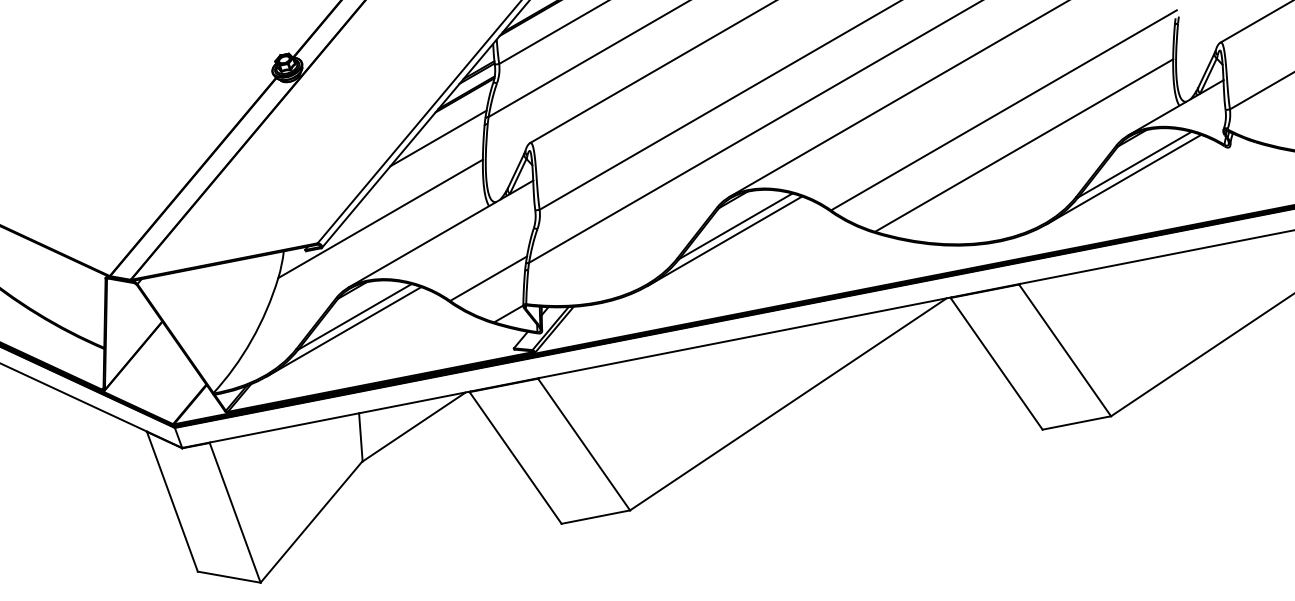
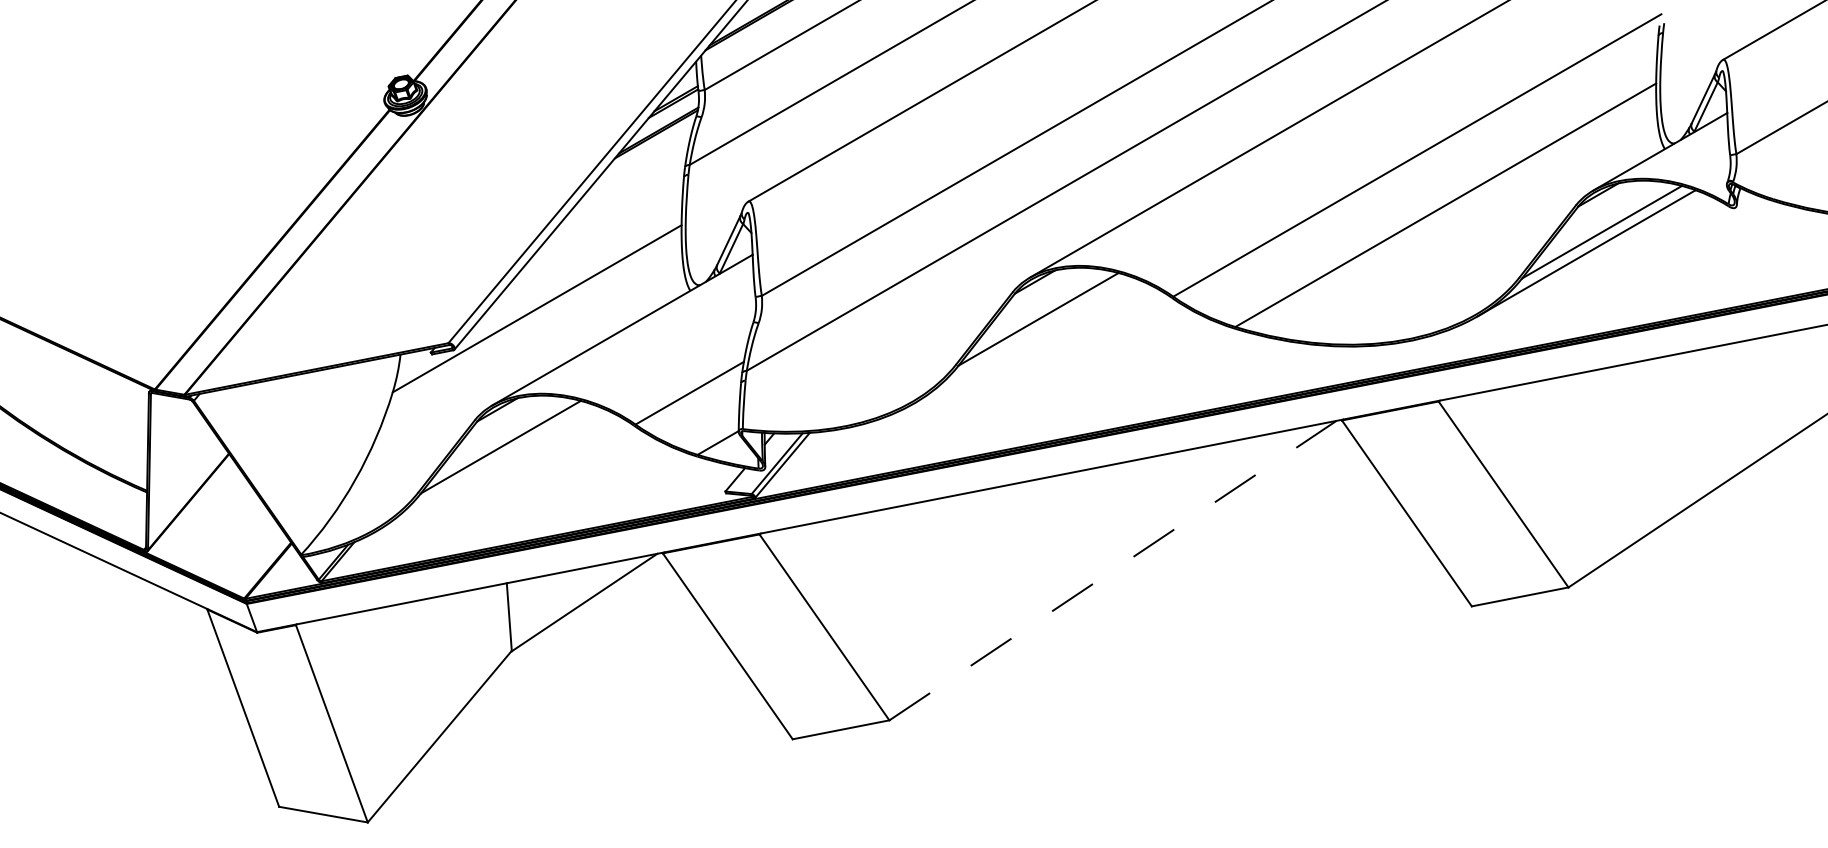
line: (438, 138) -> (618, 195), removed
line: (725, 241) -> (1023, 340), removed
line: (343, 332) -> (485, 468), removed
line: (788, 404) -> (1113, 570), solid -> dashed

